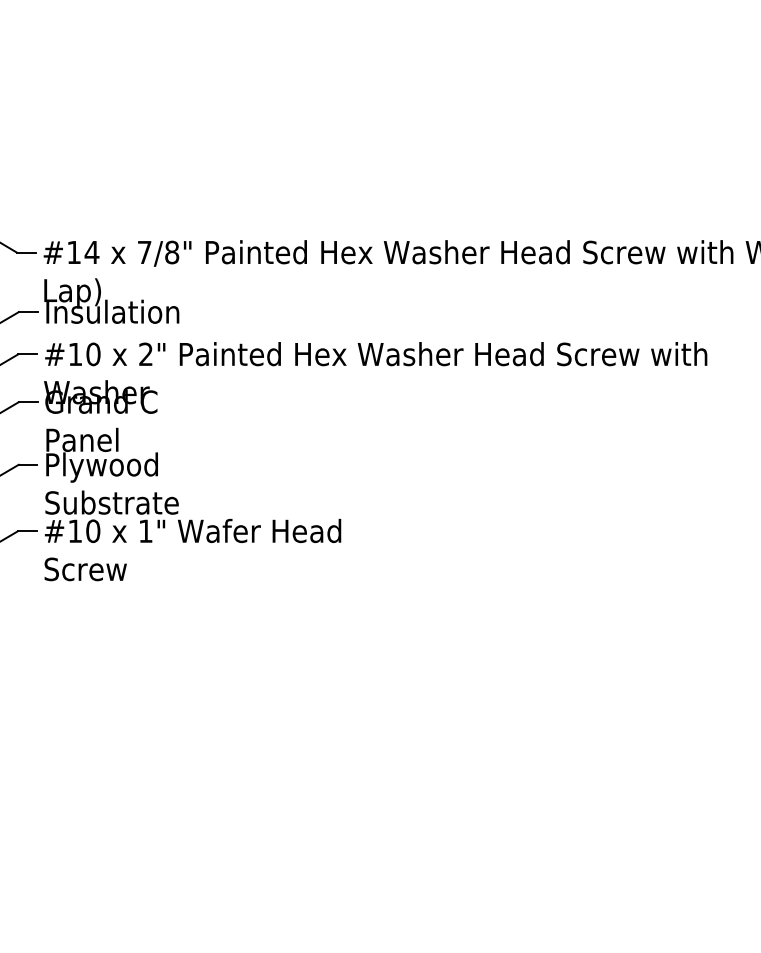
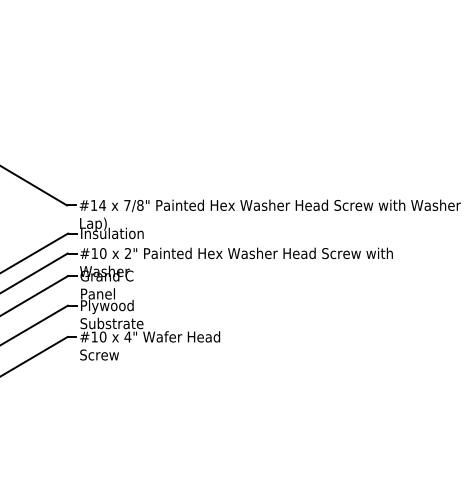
text: (144, 530) -> (127, 336), 1" -> 4"

